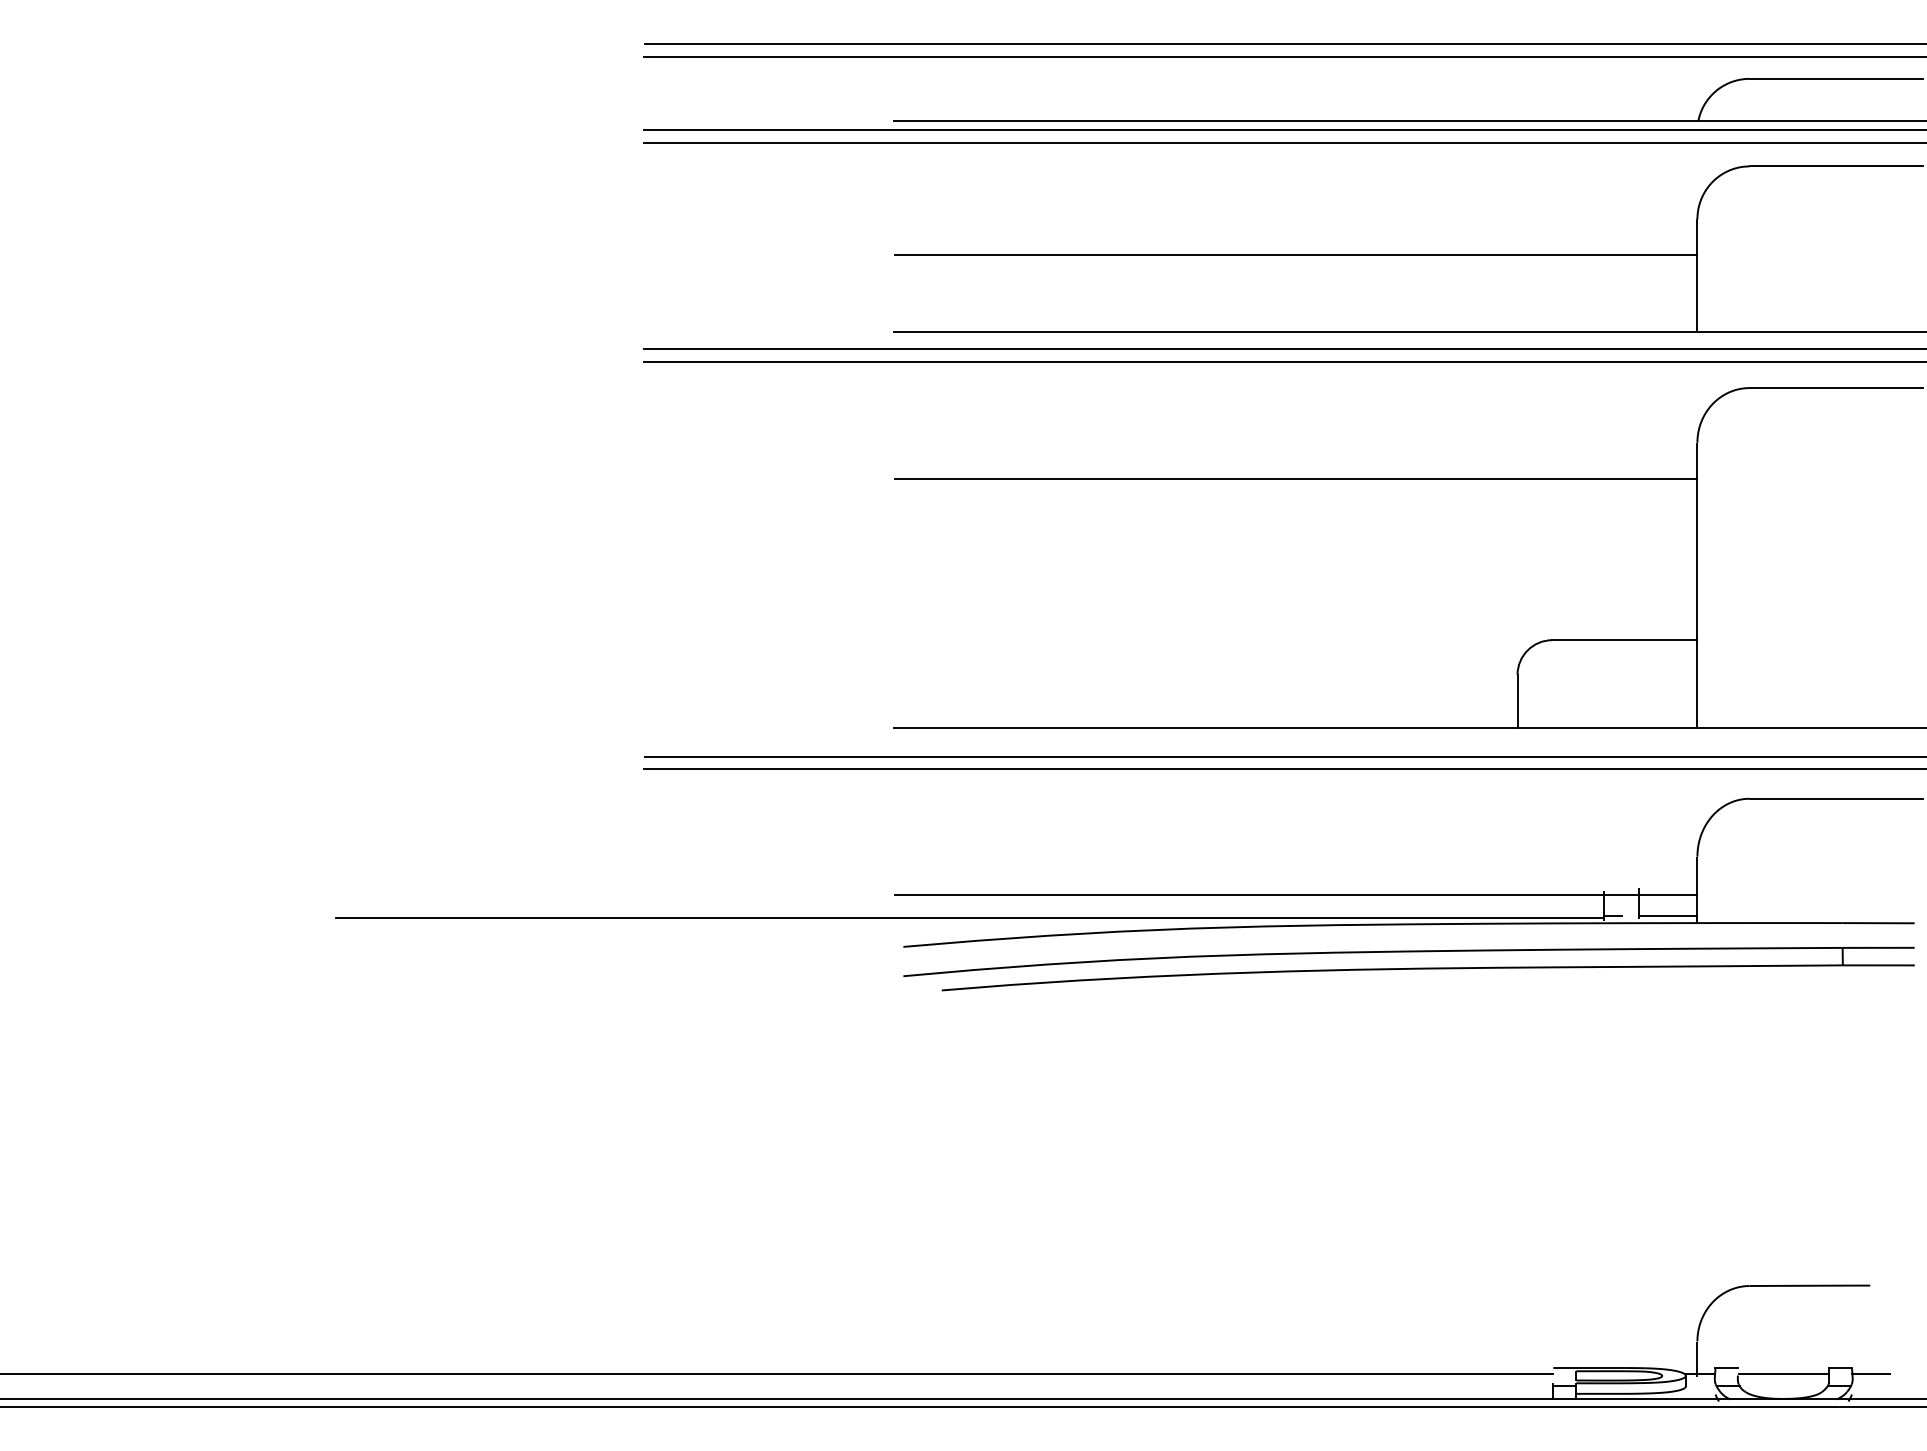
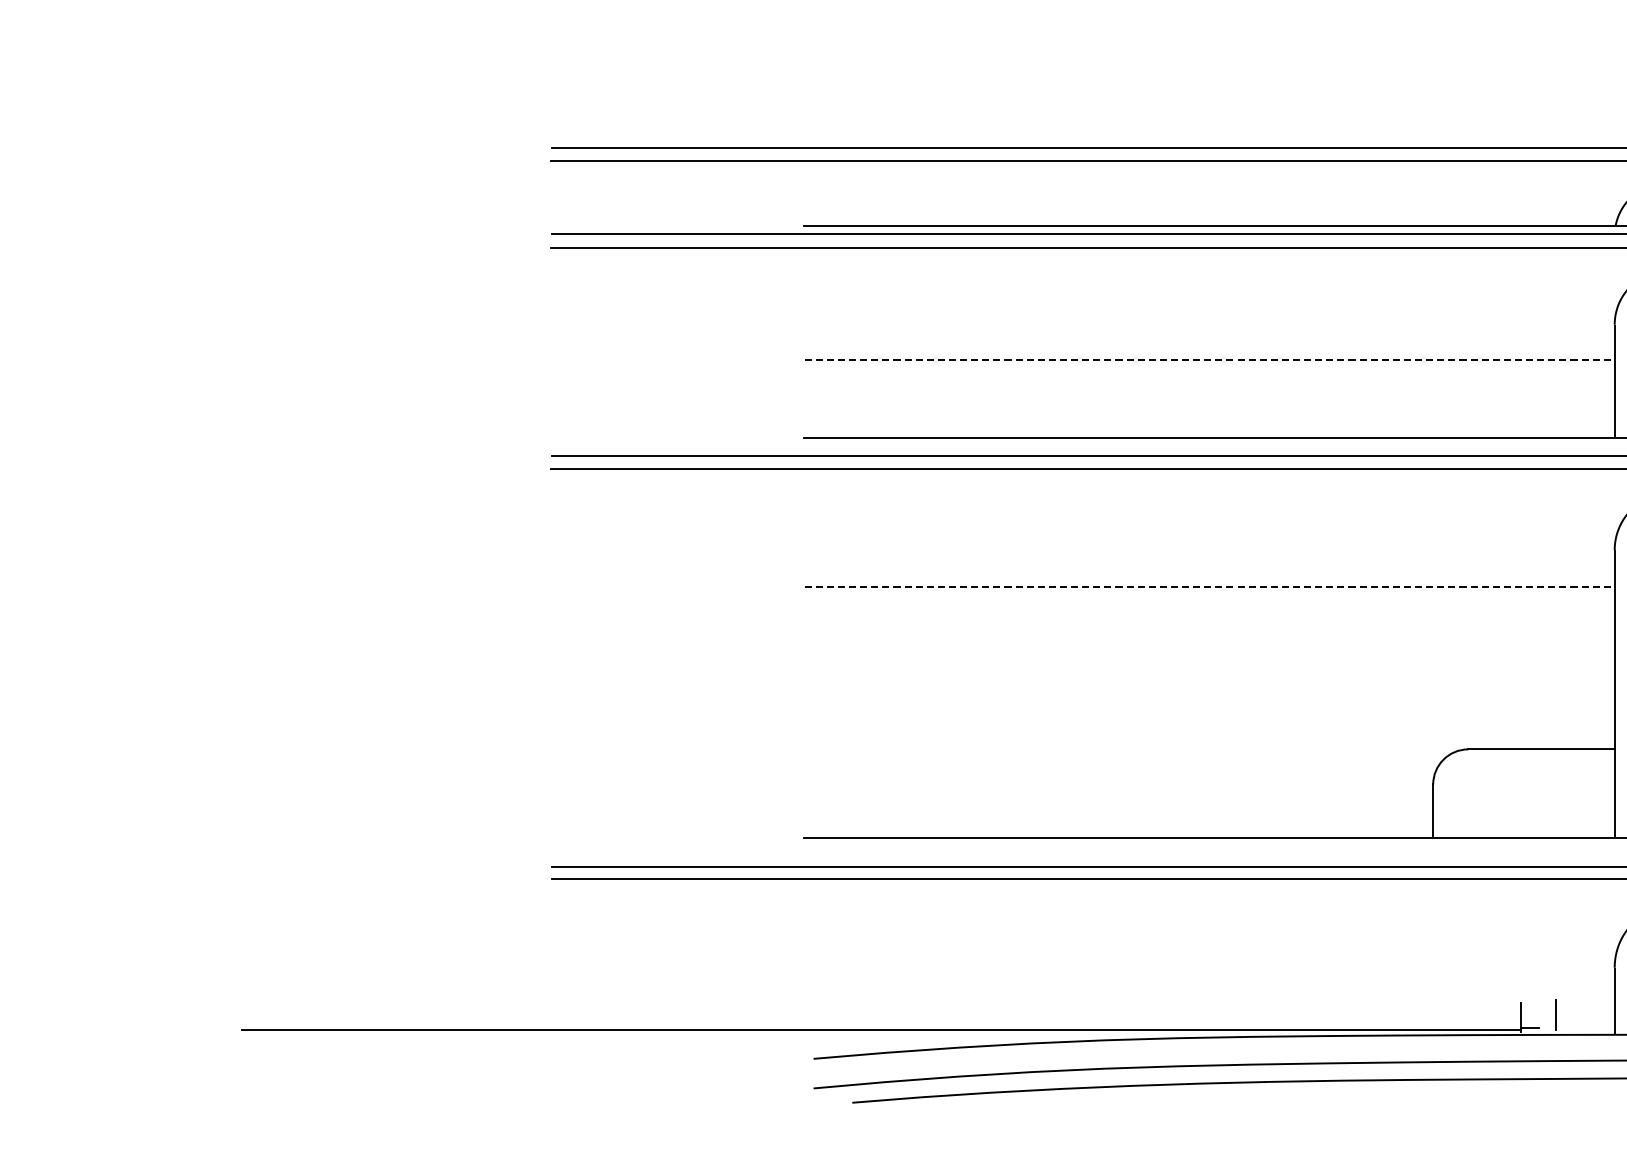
line: (1296, 254) -> (1210, 360), solid -> dashed
line: (1296, 479) -> (1210, 587), solid -> dashed
line: (1295, 895) -> (1209, 1006), removed
line: (1668, 916) -> (1585, 1028), removed

